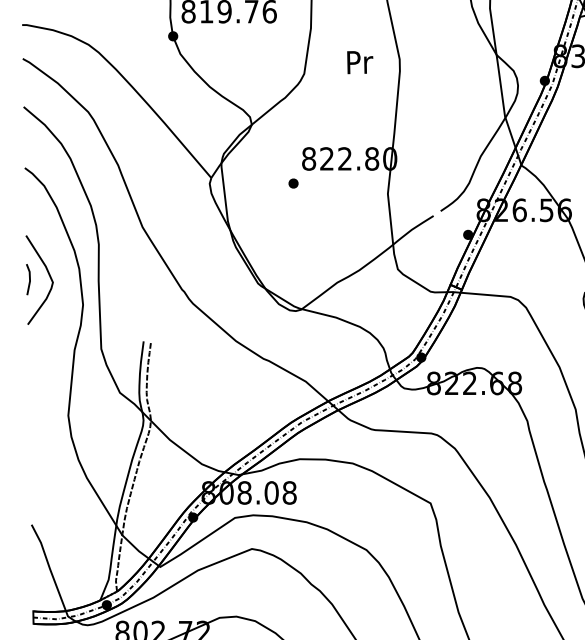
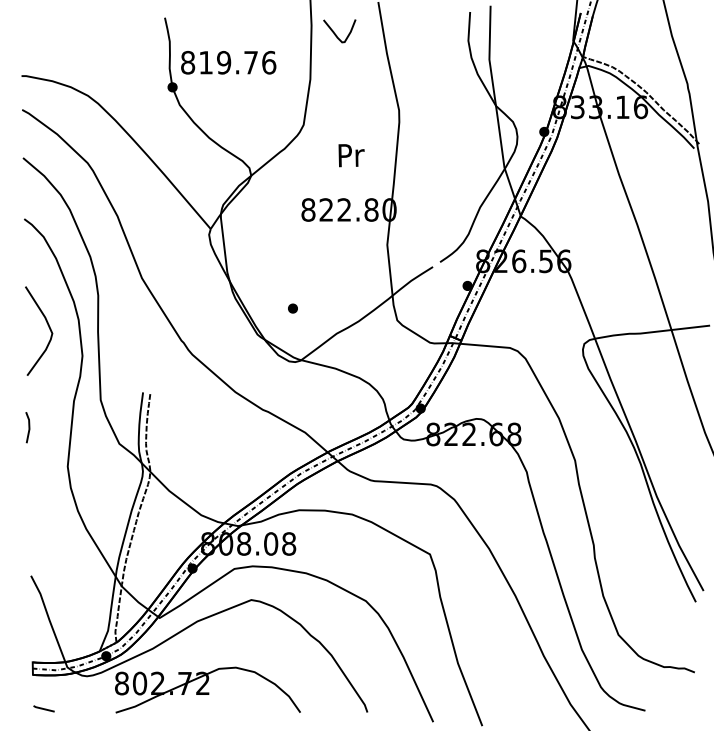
text: (360, 62) -> (351, 155), moved
part: (293, 183) -> (292, 308), moved
line: (29, 279) -> (28, 427), moved

